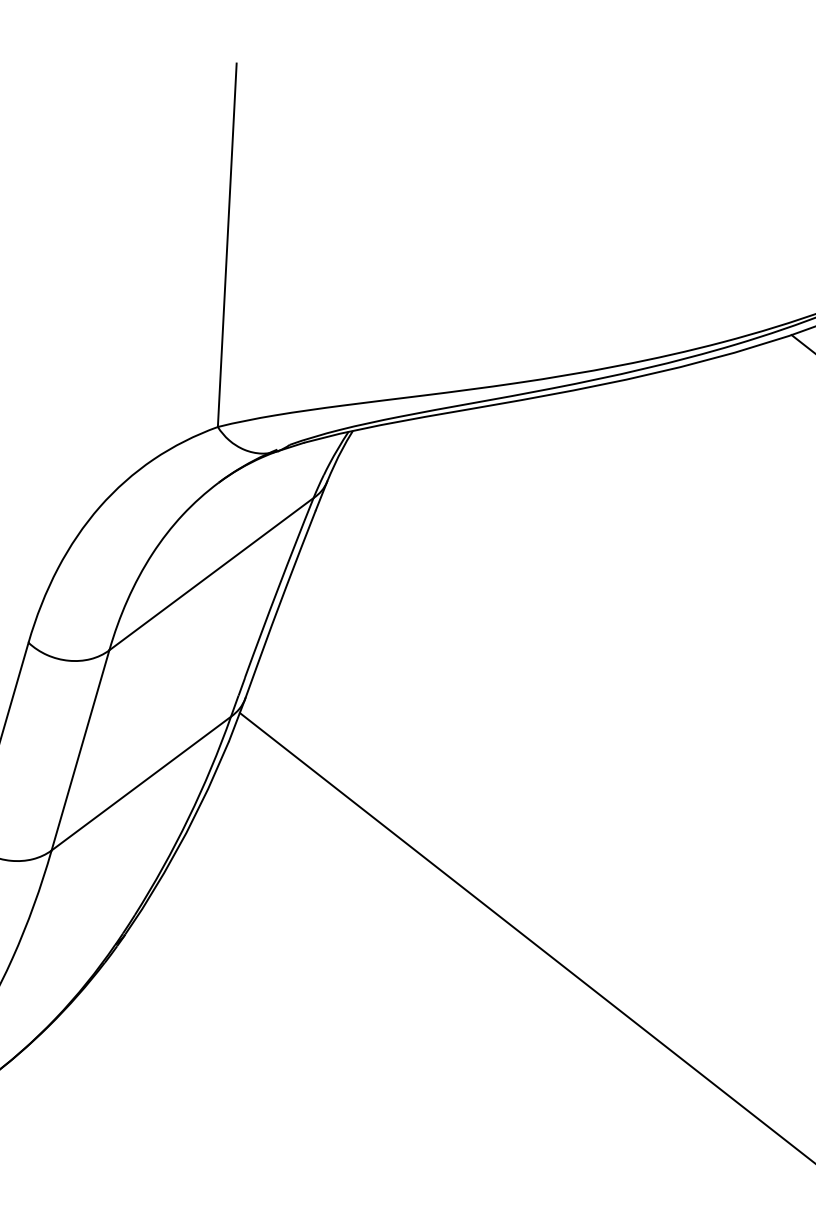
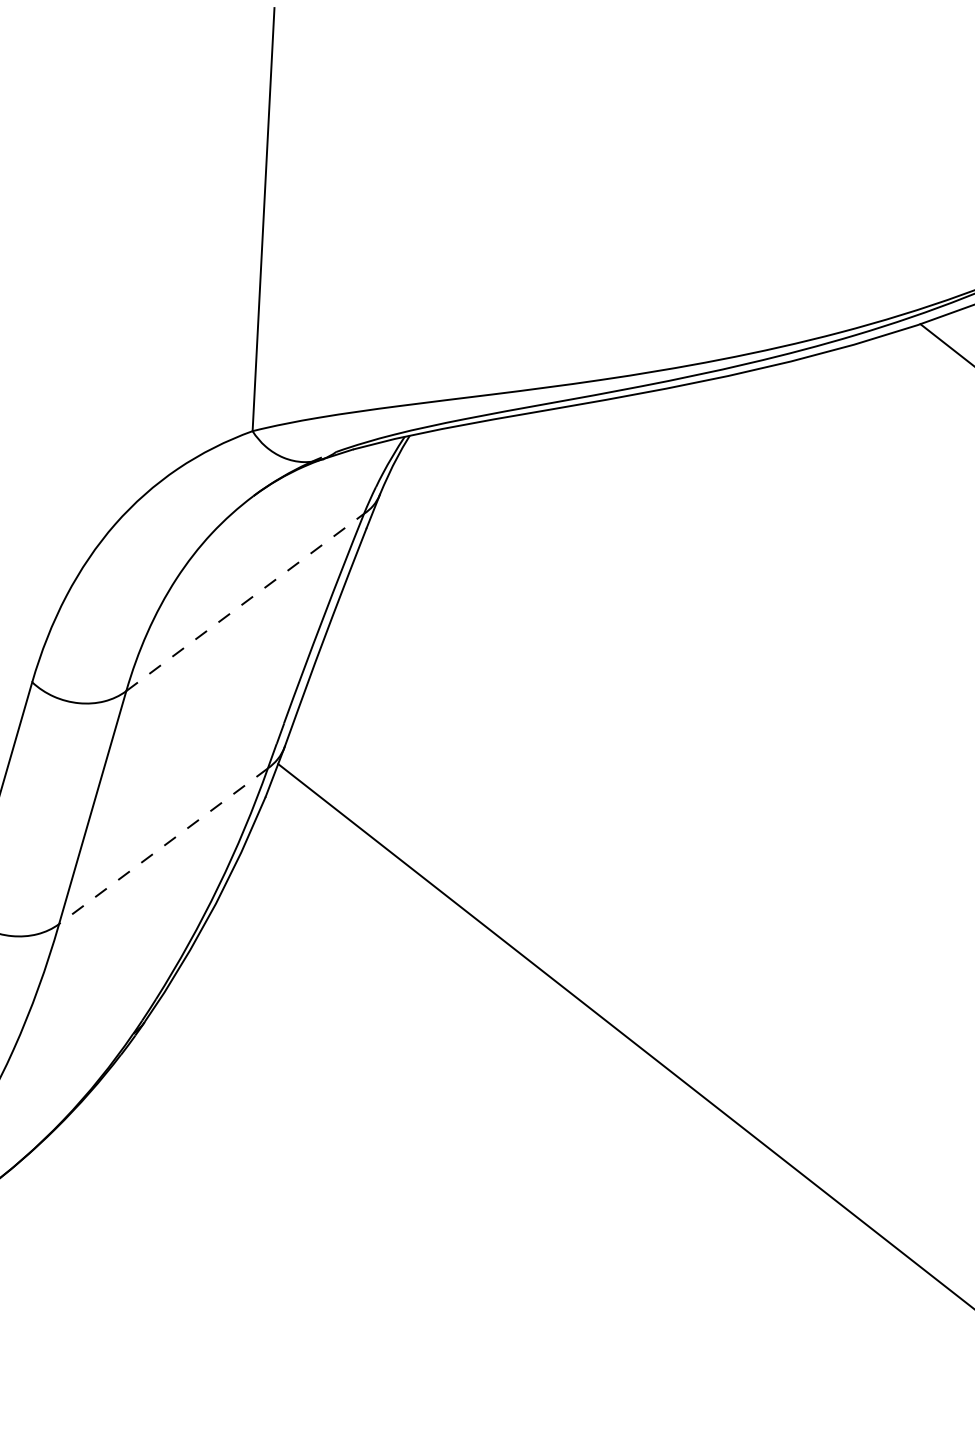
line: (211, 574) -> (245, 602), solid -> dashed
line: (141, 783) -> (163, 846), solid -> dashed

